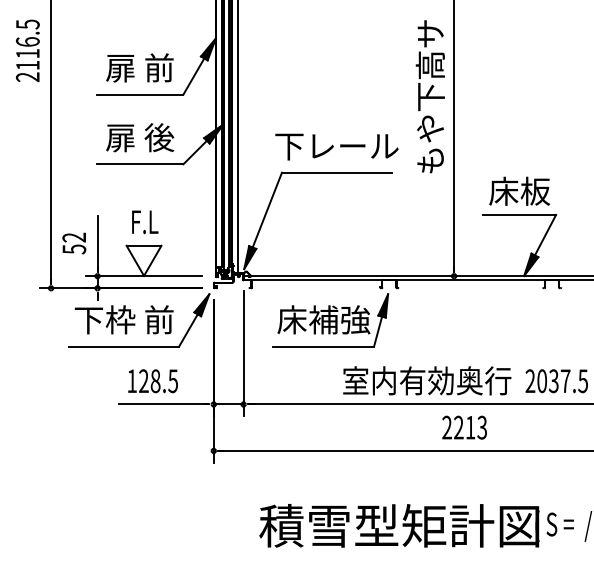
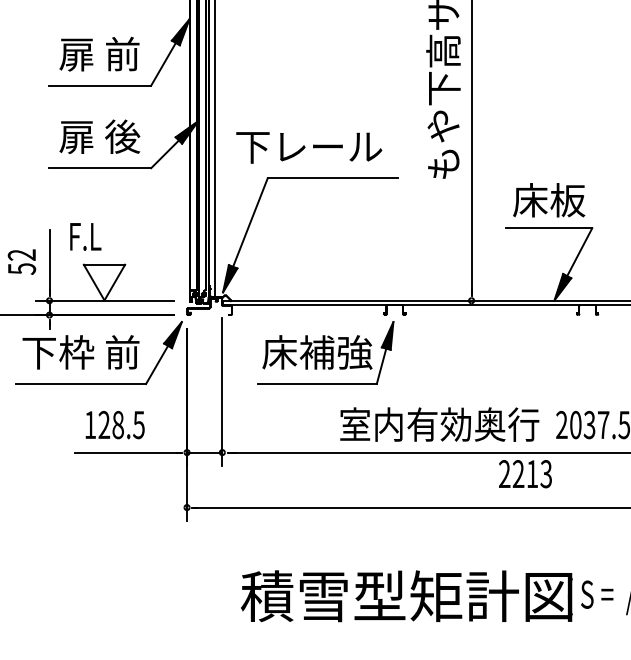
text: (336, 146) -> (308, 147), moved
text: (145, 222) -> (86, 237), moved
text: (464, 427) -> (525, 473), moved

